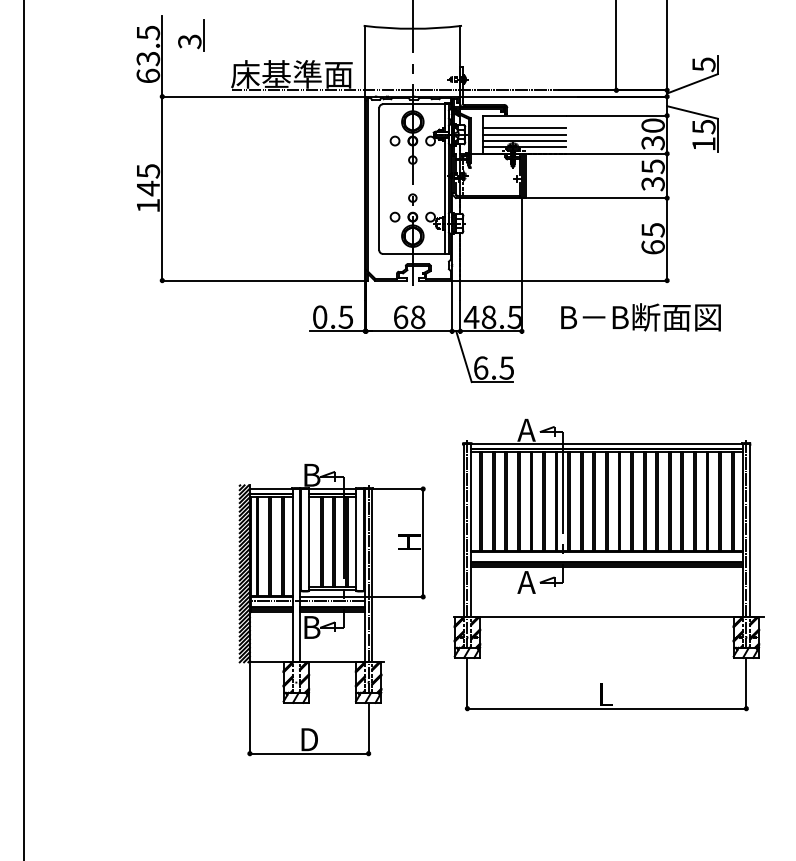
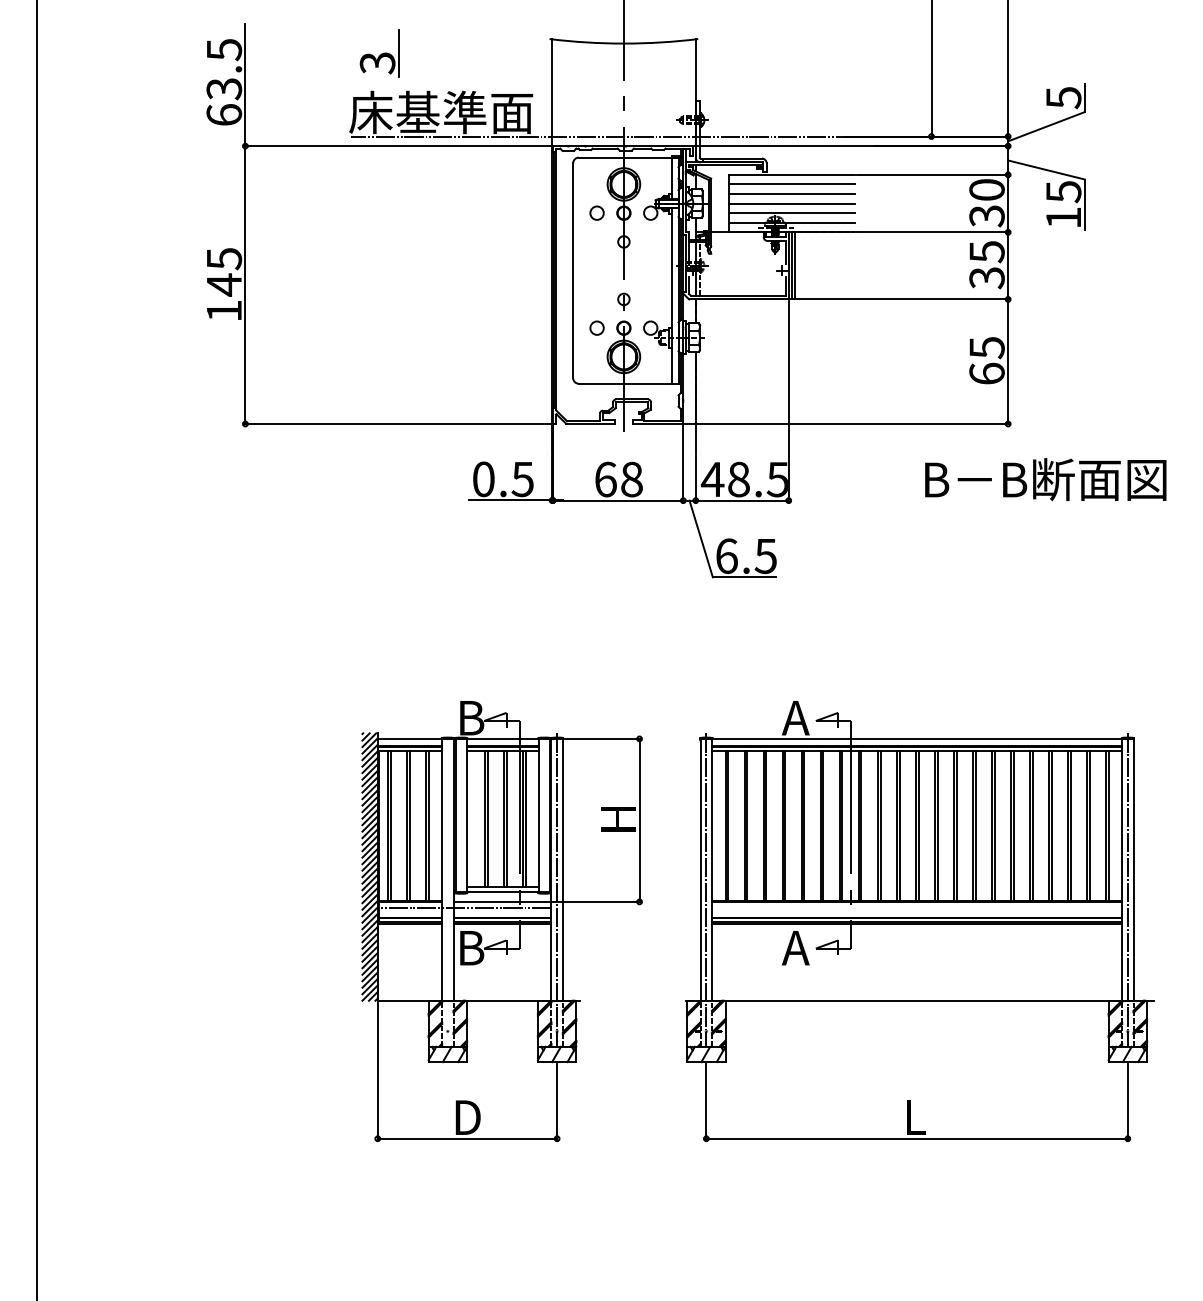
part: (191, 35) -> (380, 53), moved
line: (523, 122) -> (791, 185), added
text: (640, 317) -> (1044, 479), moved
part: (608, 565) -> (919, 922), moved

